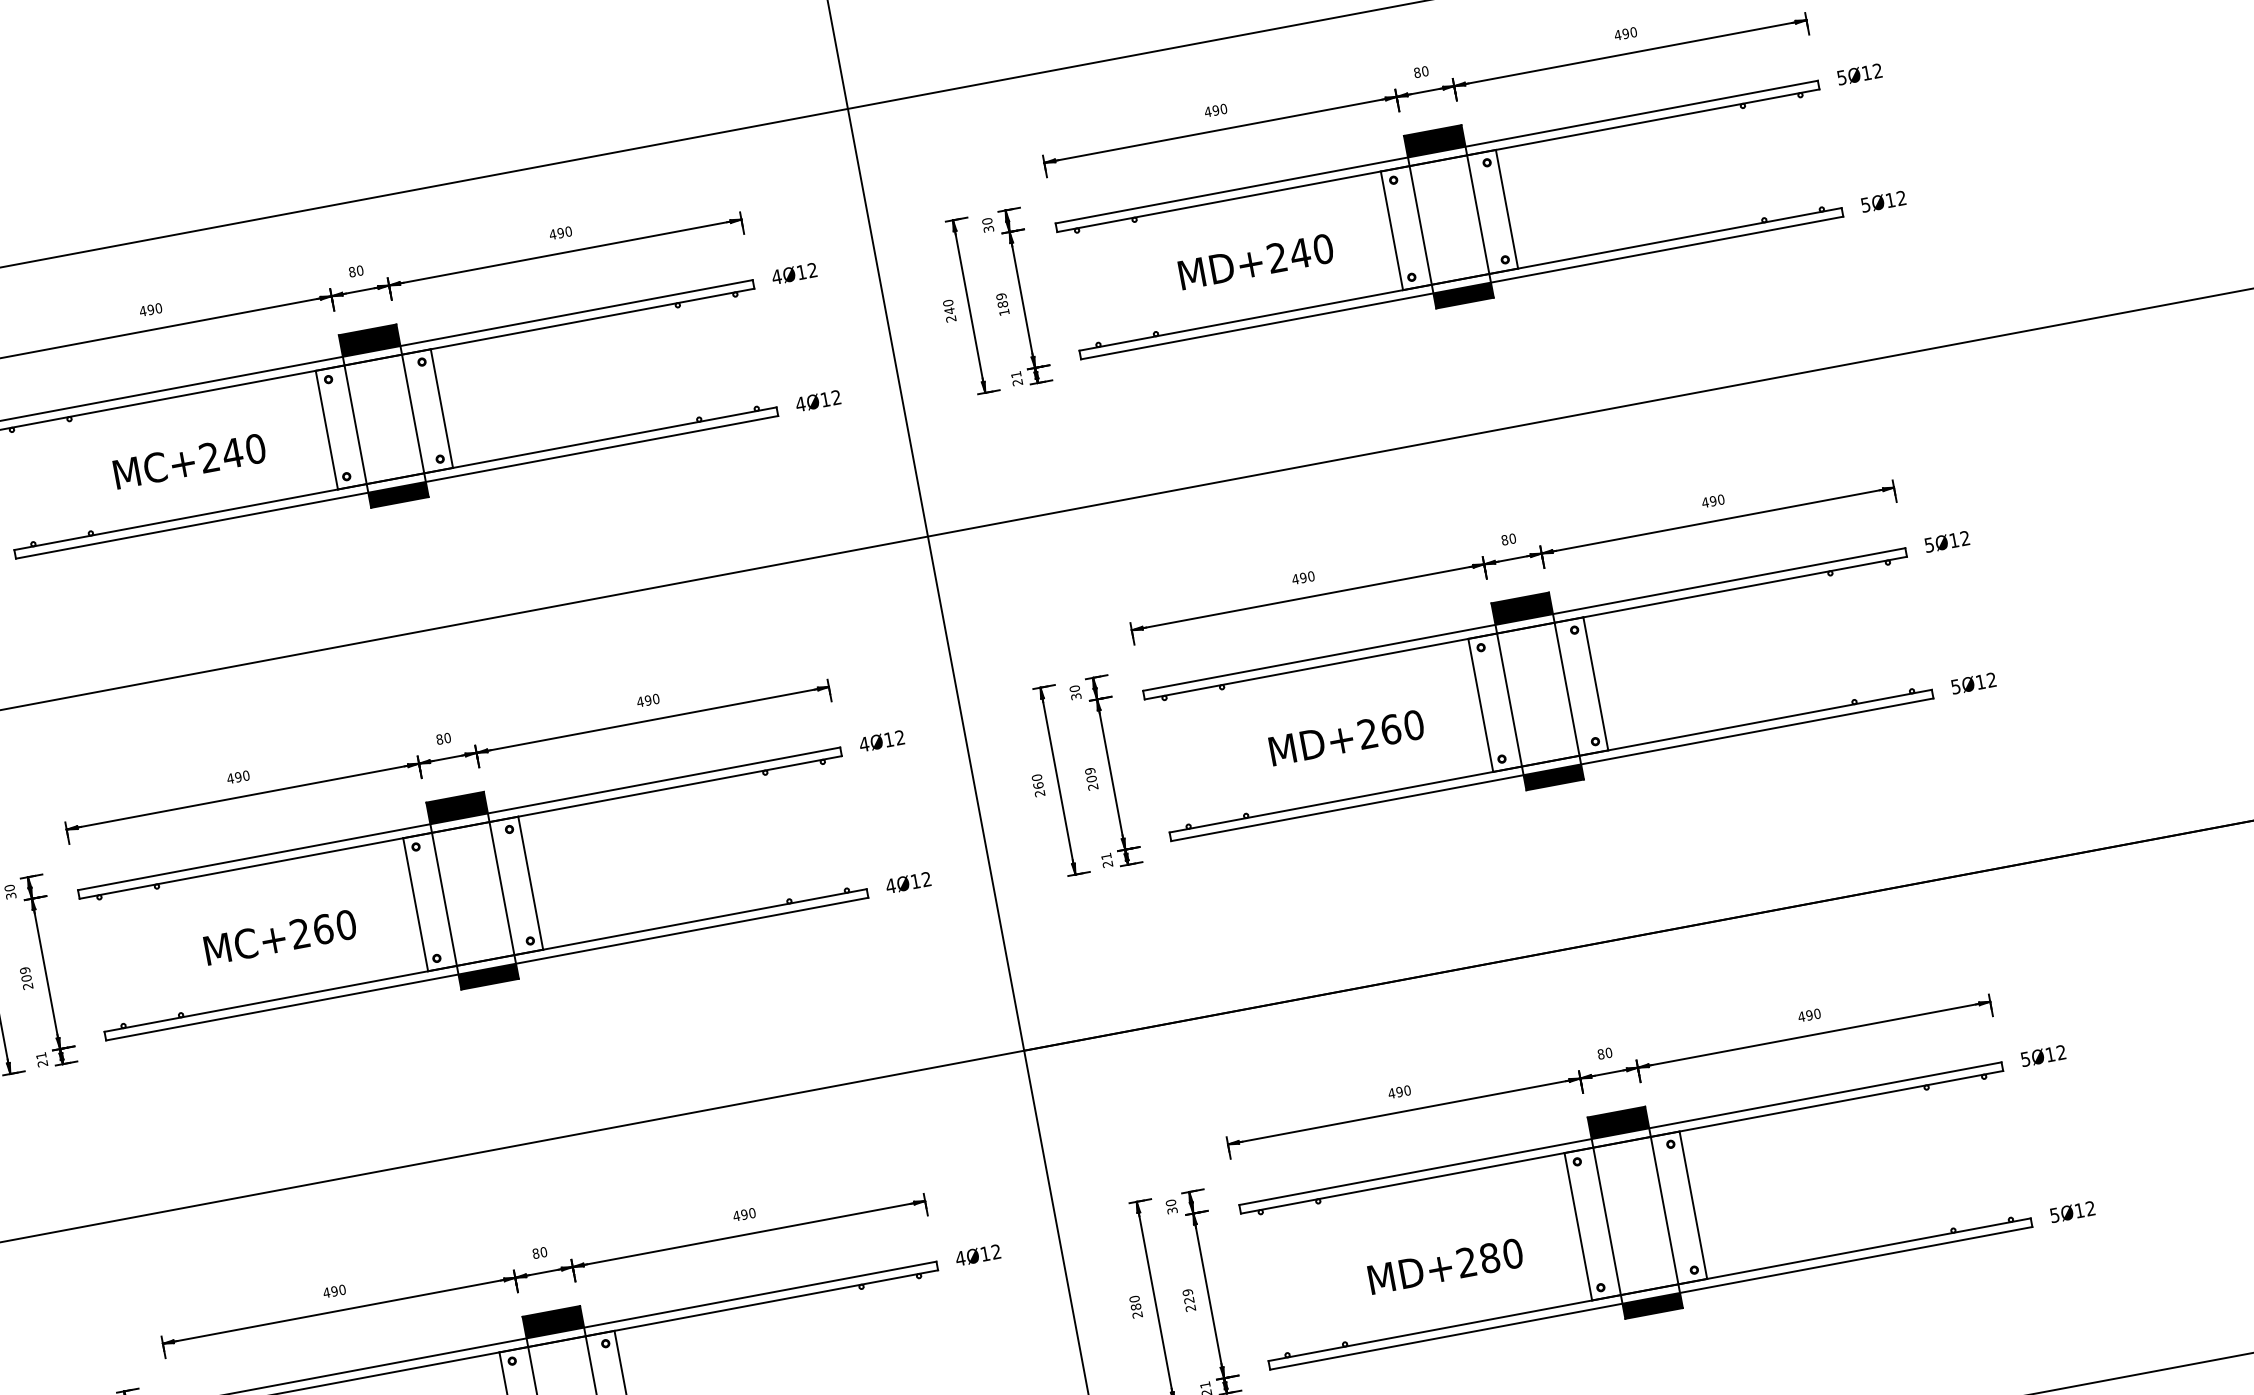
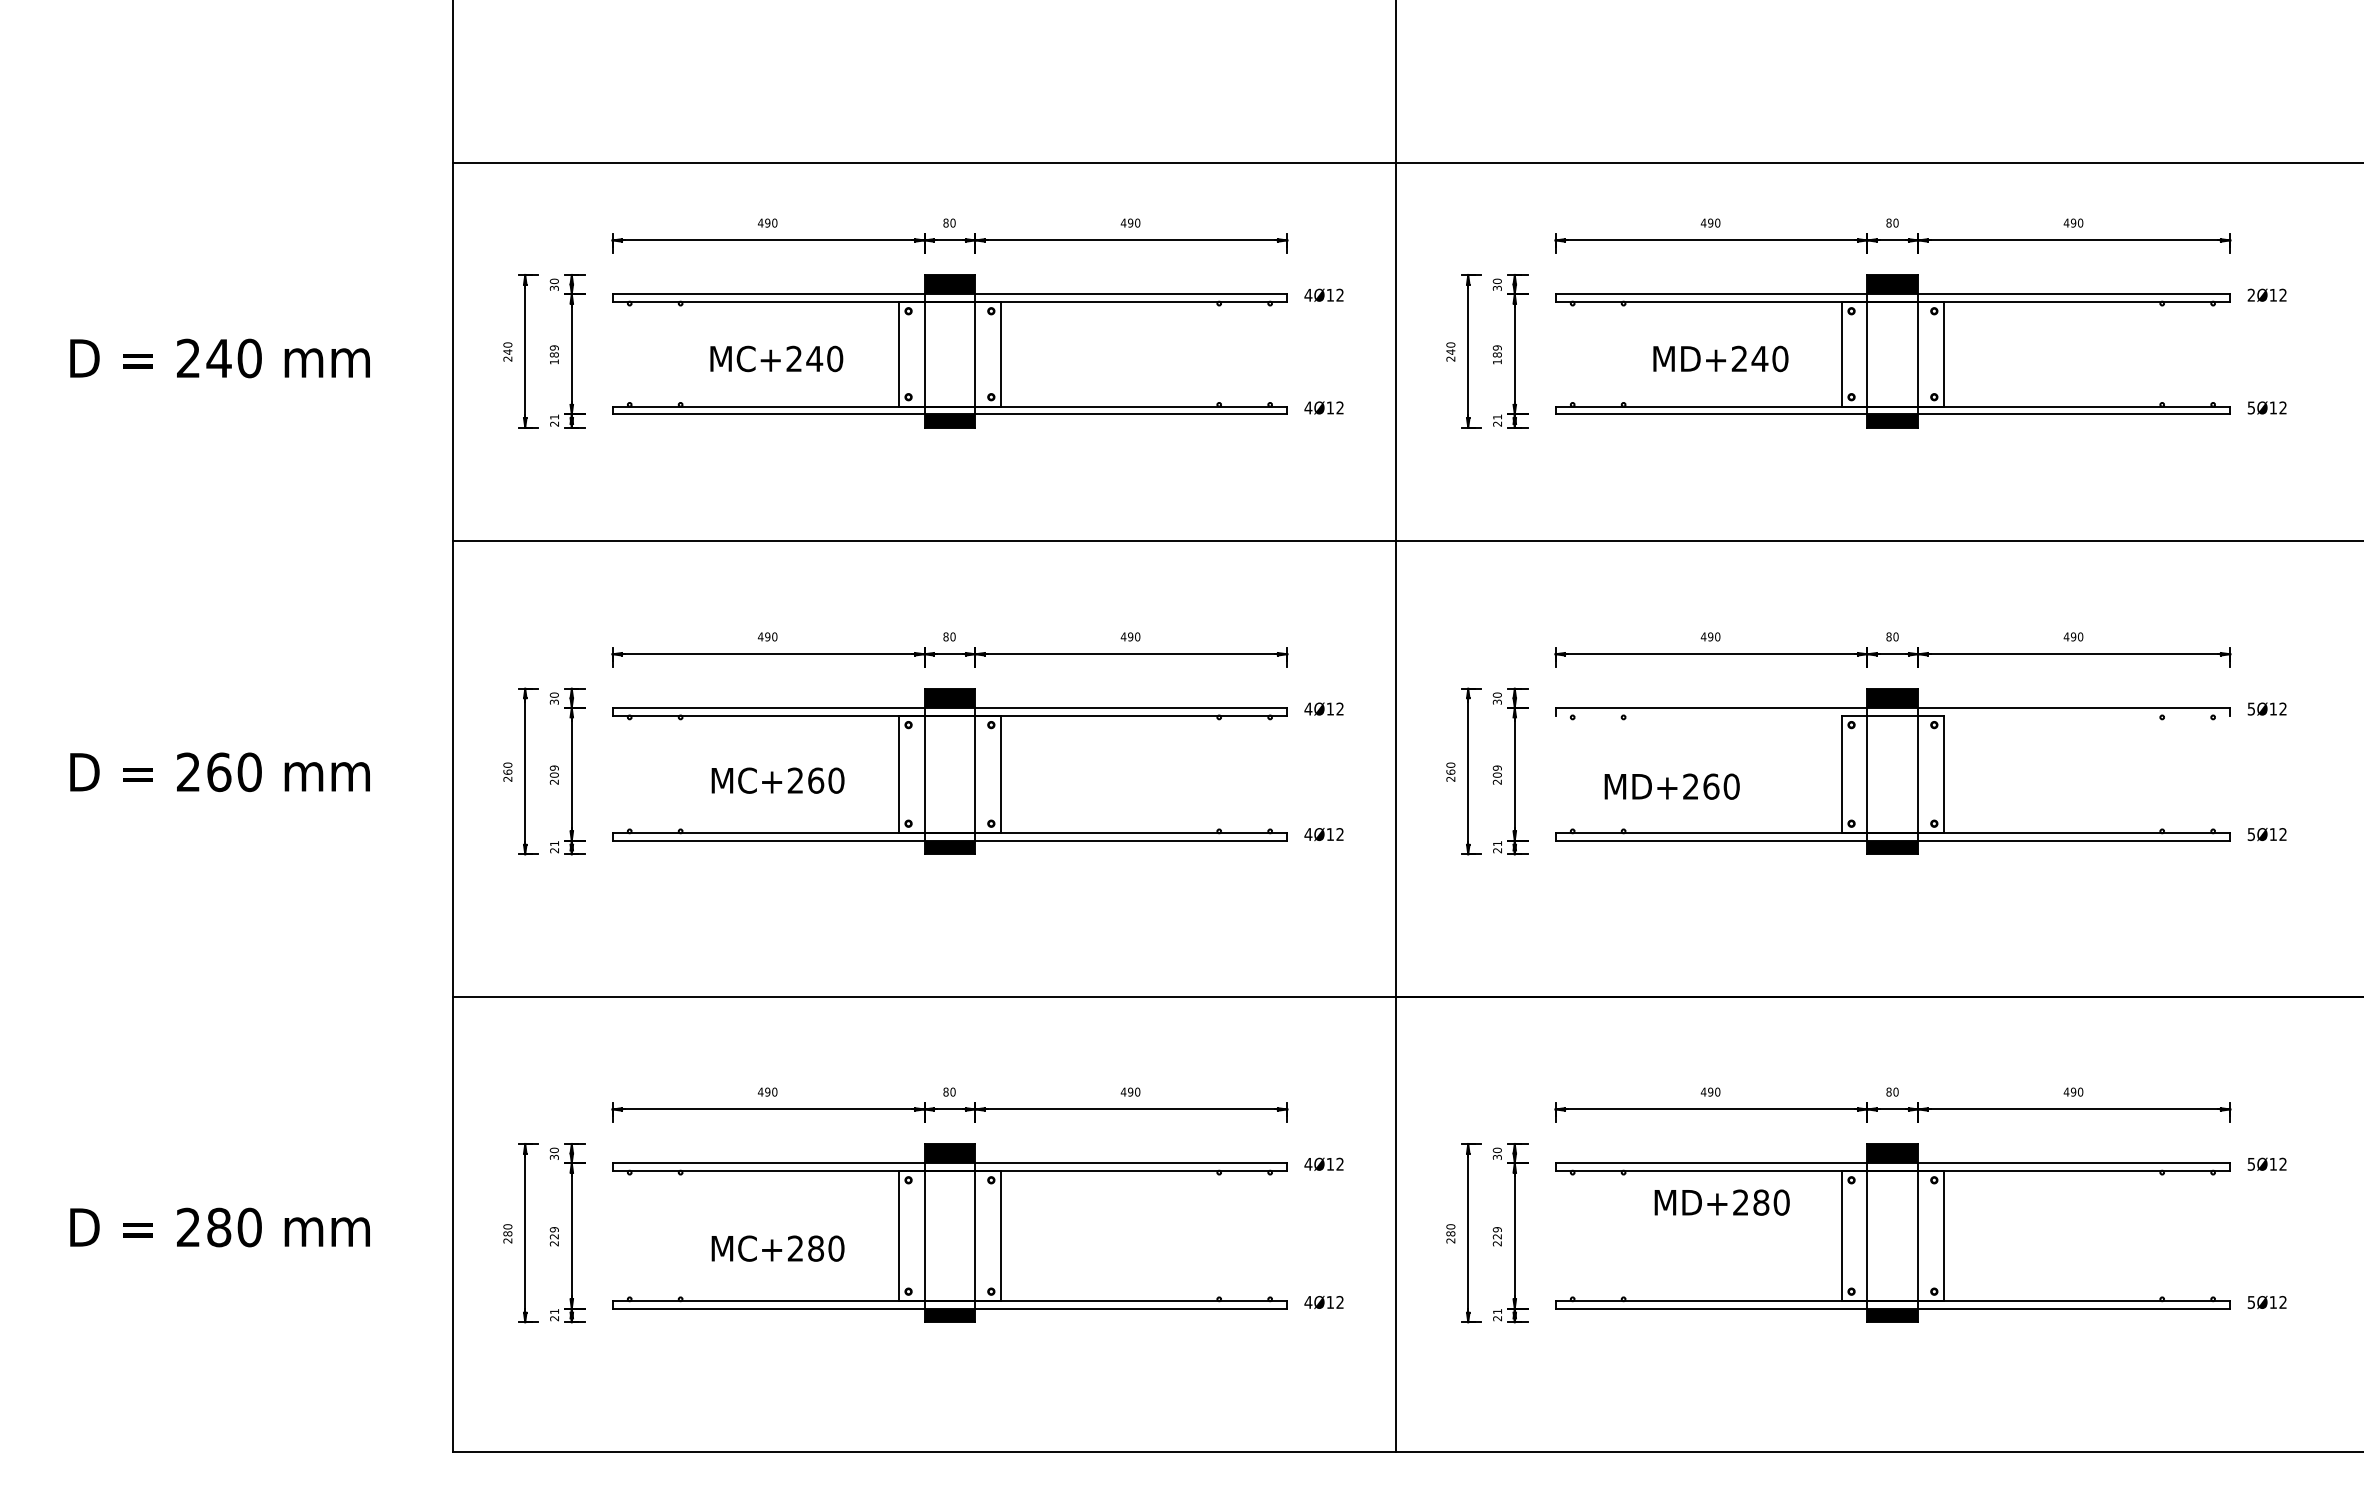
text: (1840, 77) -> (2250, 294), 5Ø12 -> 2Ø12
line: (1525, 628) -> (1892, 715), removed
text: (1345, 737) -> (1671, 786), moved
text: (1444, 1266) -> (1721, 1202), moved

